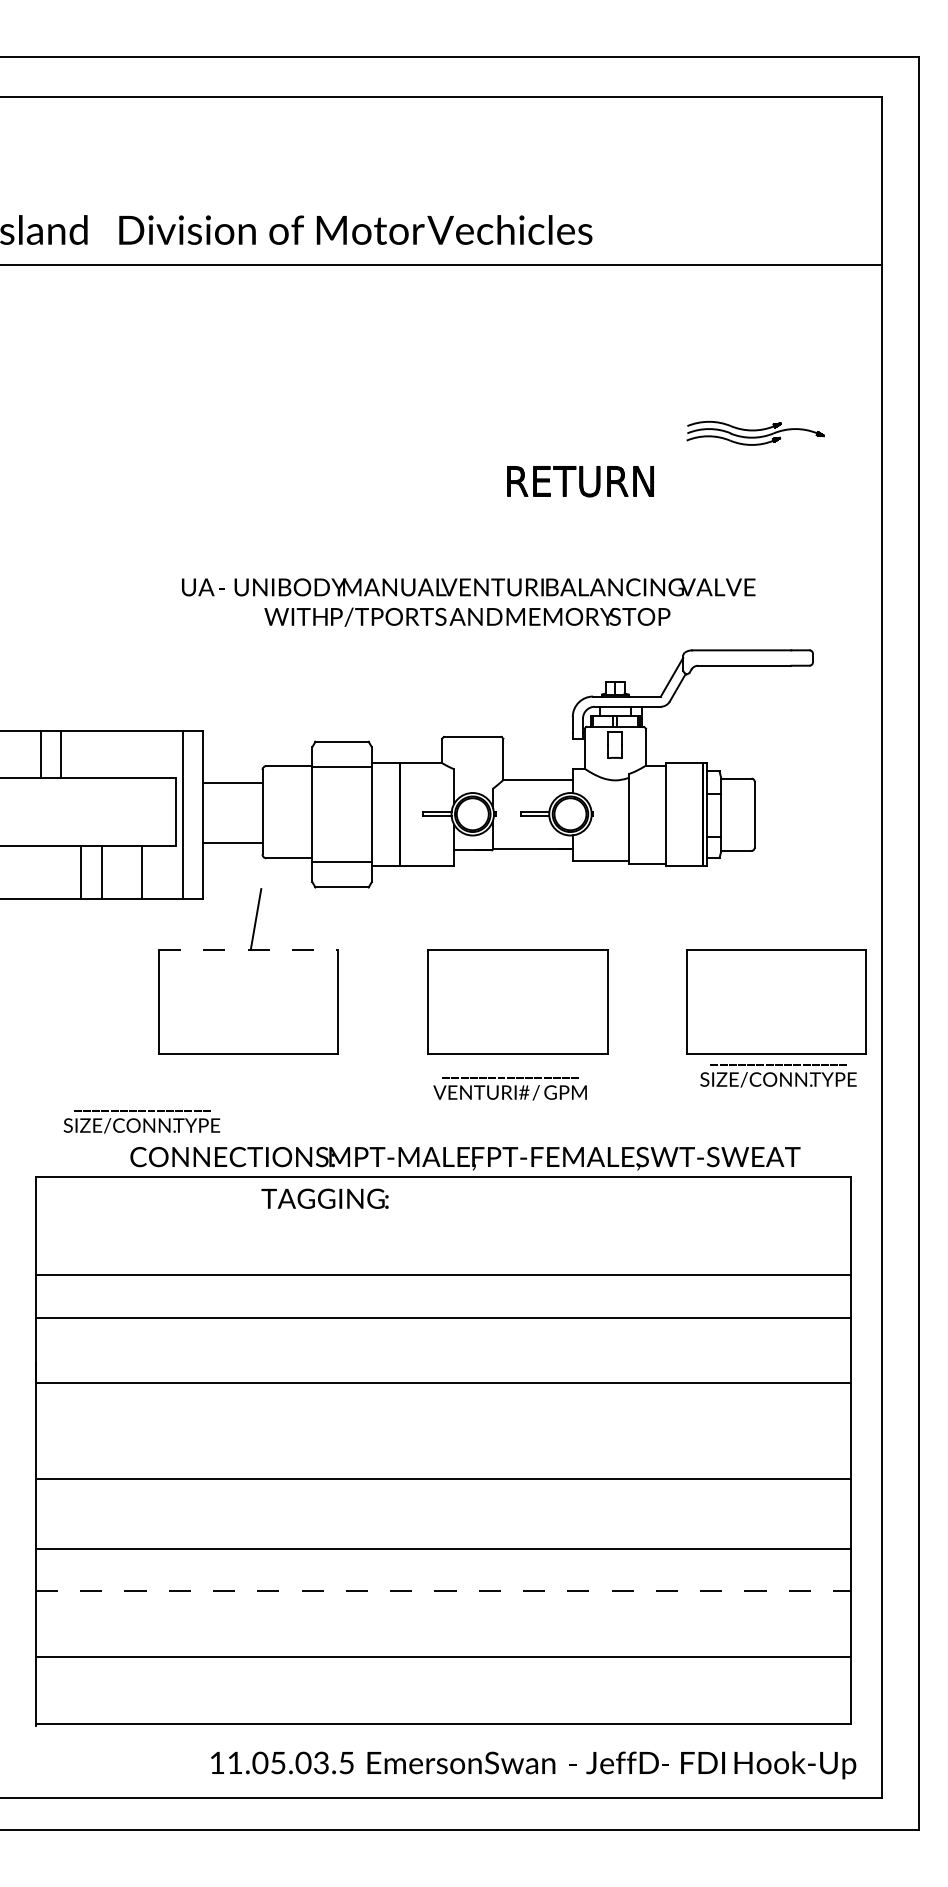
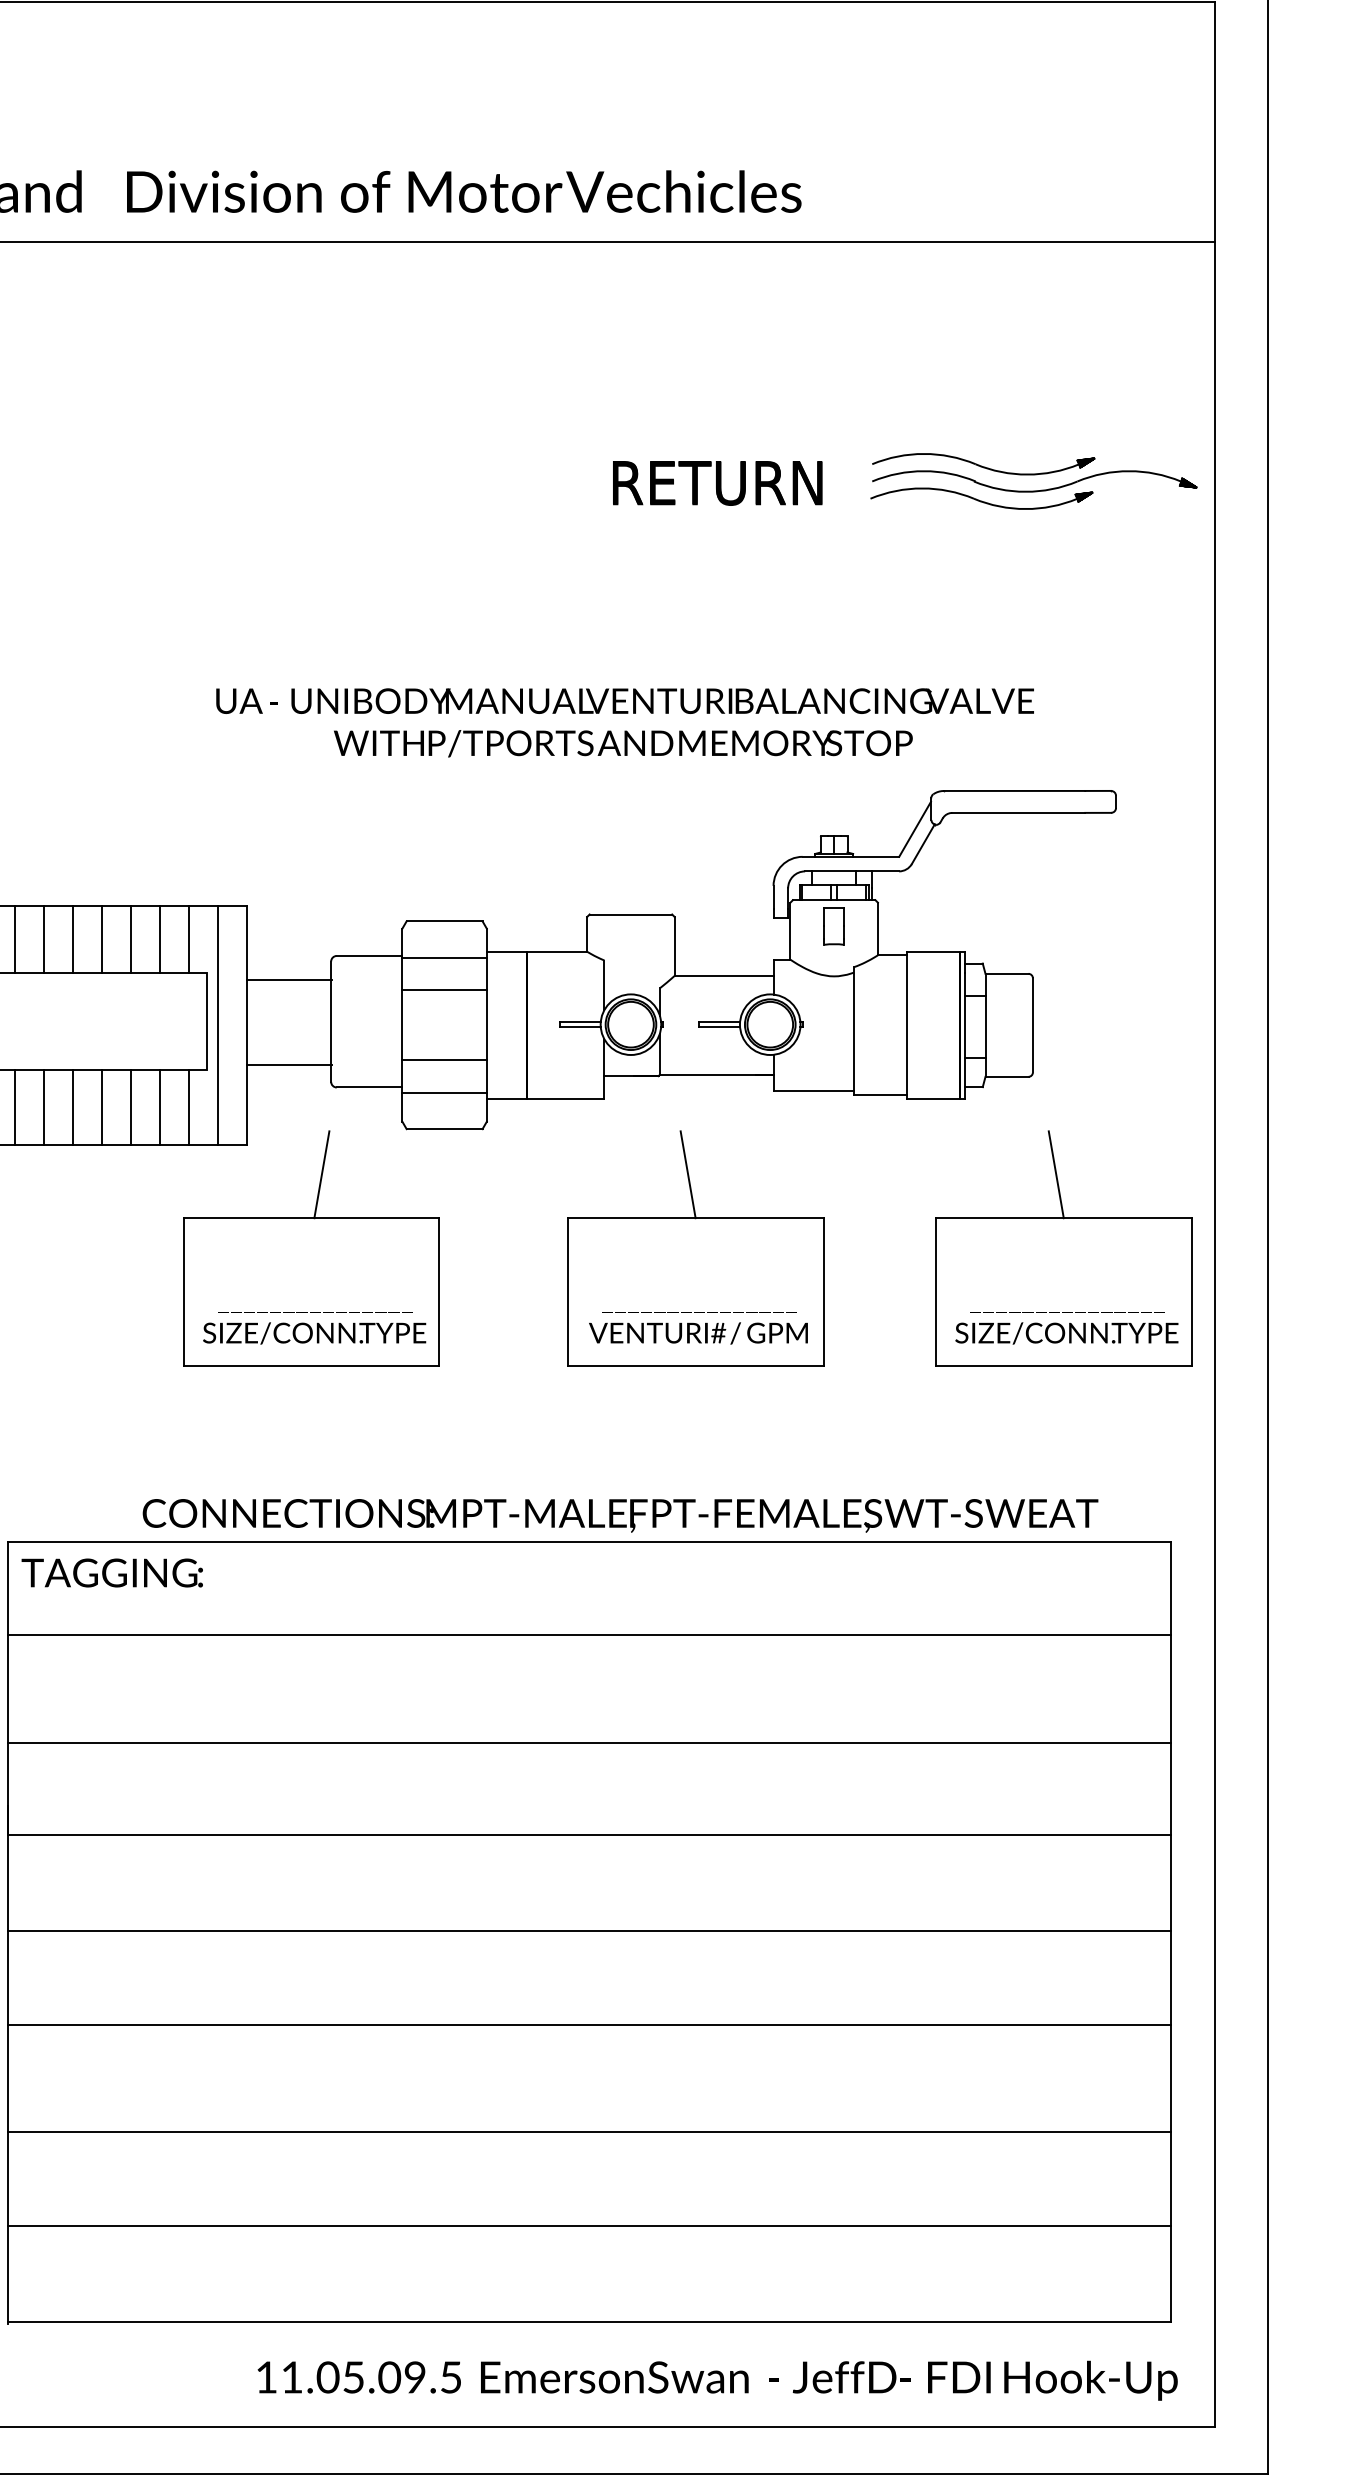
part: (755, 433) -> (1034, 481), size x1.67
text: (580, 481) -> (717, 483), moved
line: (81, 754) -> (73, 939), added
line: (101, 754) -> (101, 939), added
line: (121, 754) -> (130, 939), added
line: (142, 754) -> (160, 939), added
line: (162, 754) -> (188, 939), added
line: (341, 790) -> (443, 990), added
line: (341, 839) -> (443, 1060), added
line: (40, 872) -> (14, 1107), added
line: (60, 872) -> (43, 1107), added
line: (121, 872) -> (130, 1107), added
line: (162, 872) -> (188, 1107), added
line: (512, 919) -> (687, 1174), added
line: (770, 919) -> (1055, 1174), added
line: (248, 949) -> (311, 1217), dashed -> solid
text: (778, 1075) -> (1066, 1327), moved
text: (509, 1088) -> (697, 1327), moved
text: (141, 1121) -> (314, 1327), moved
text: (324, 1198) -> (111, 1572), moved
line: (443, 1274) -> (589, 1635), moved
line: (443, 1478) -> (589, 1930), moved
line: (443, 1549) -> (589, 2024), moved
line: (443, 1591) -> (589, 2132), dashed -> solid
text: (321, 1763) -> (415, 2378), 11.05.03.5 -> 11.05.09.5

